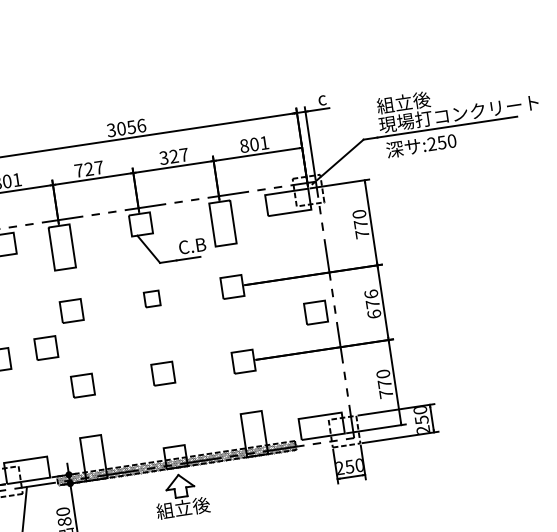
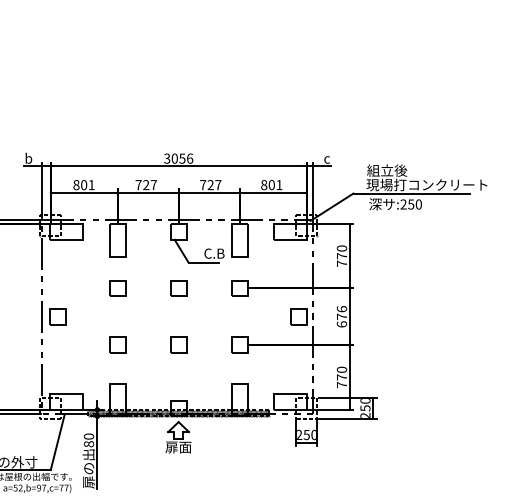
text: (164, 158) -> (203, 185), 327 -> 727
part: (151, 299) -> (178, 288), size x1.43
part: (46, 347) -> (94, 312), removed
text: (183, 508) -> (178, 447), 組立後 -> 扉面

